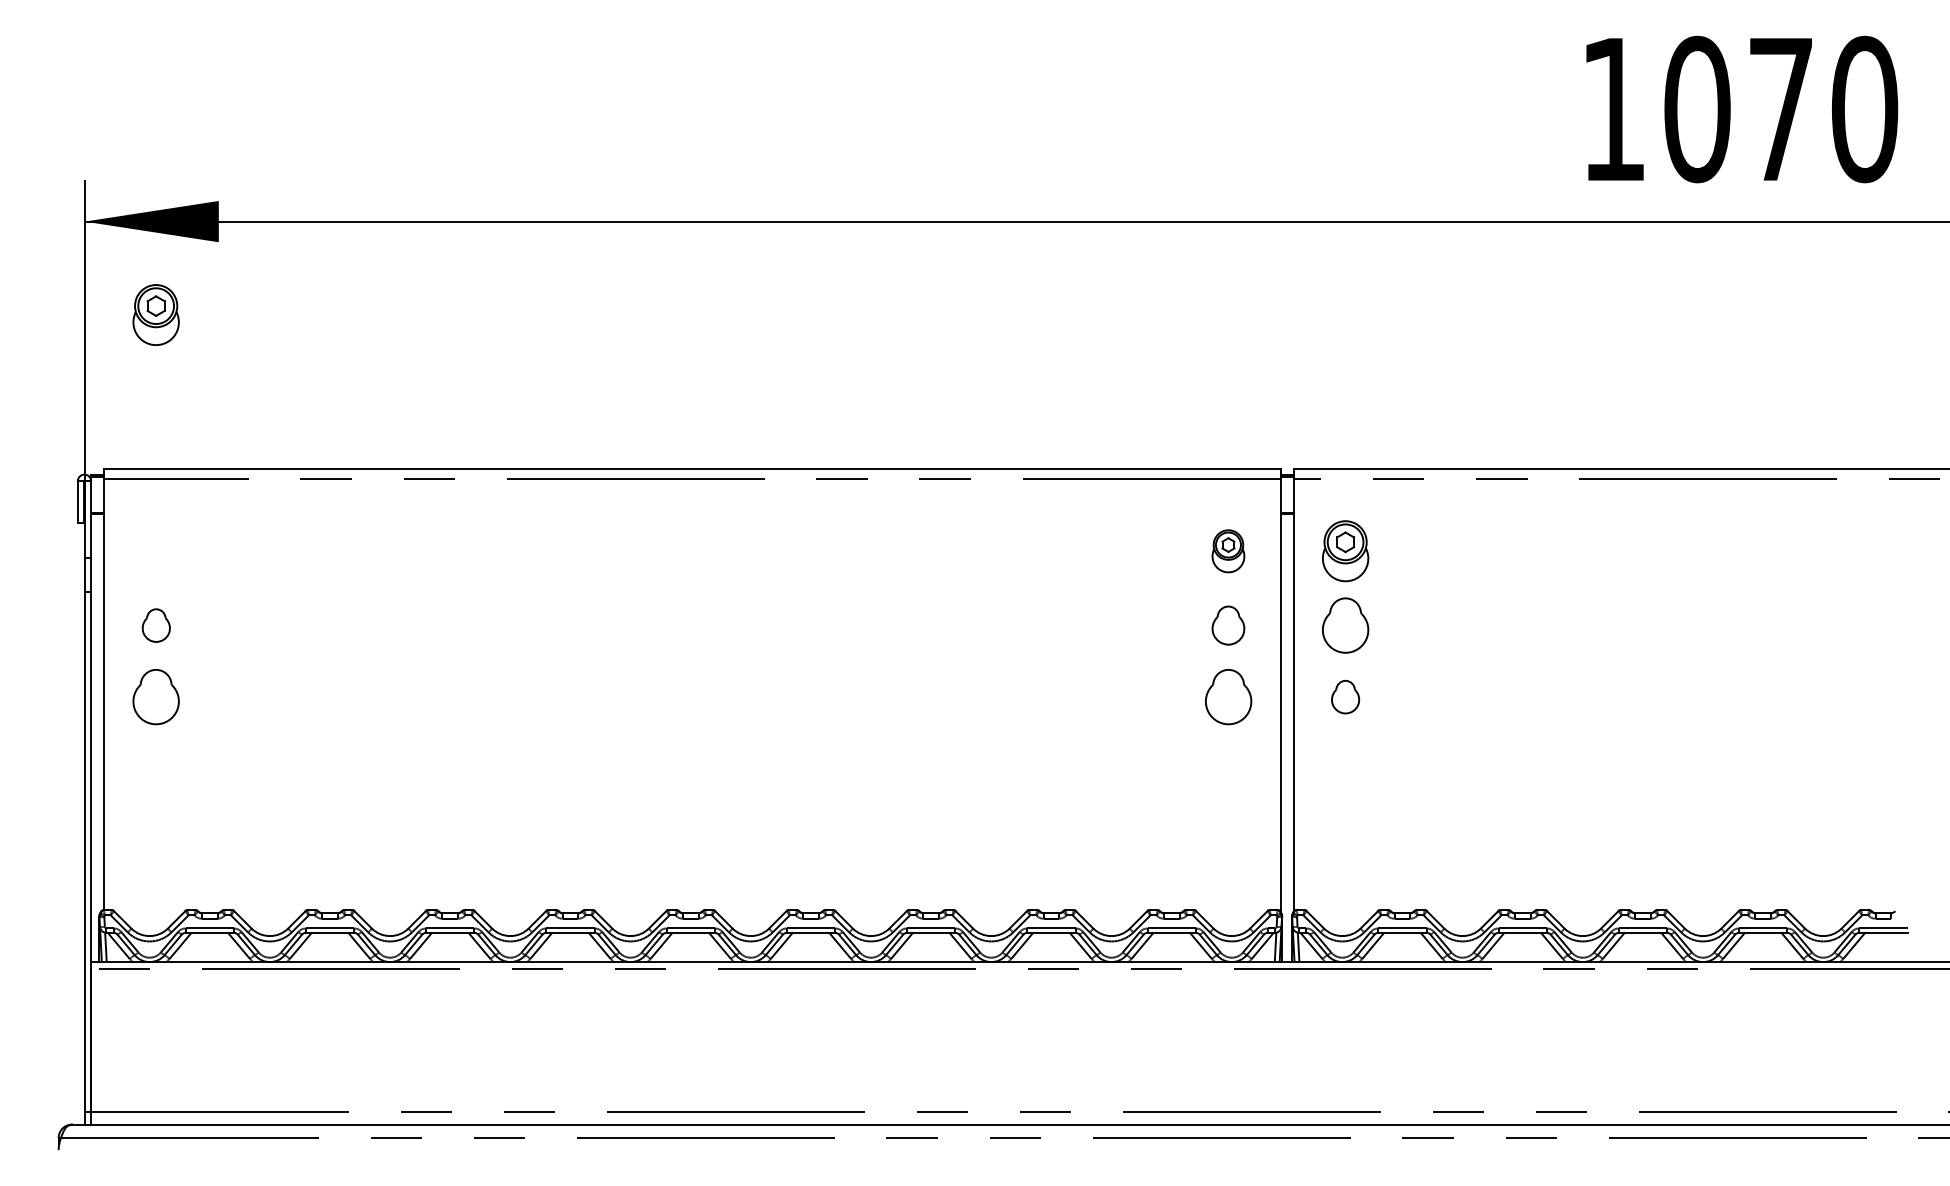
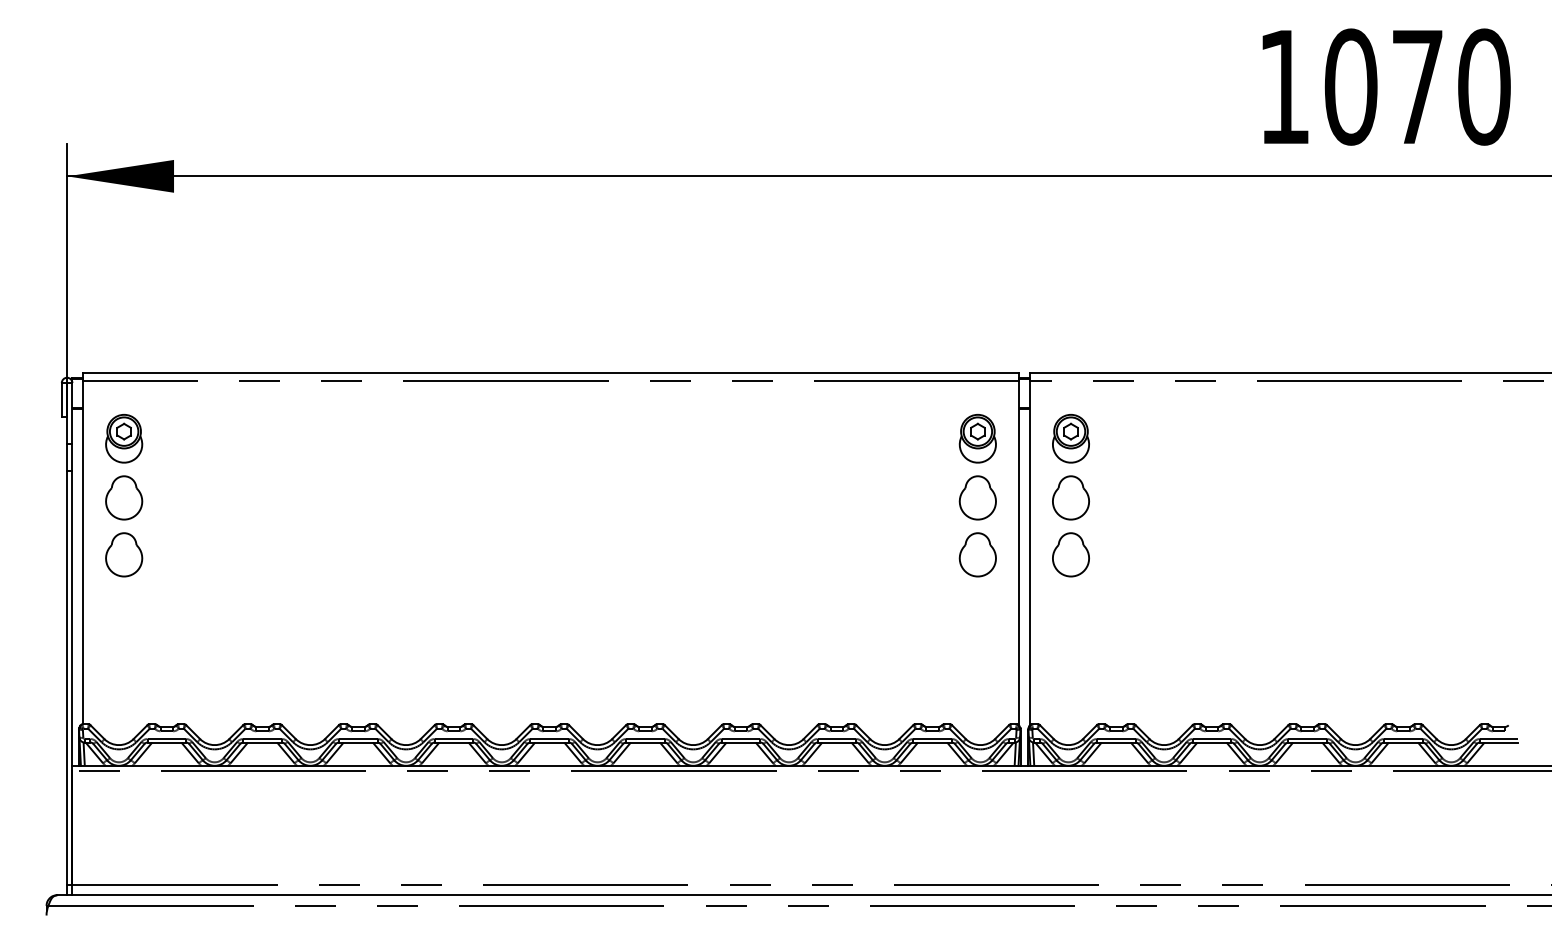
part: (156, 314) -> (124, 438), moved
part: (1228, 550) -> (977, 438), size x1.43
part: (156, 625) -> (124, 497), size x1.67
part: (1228, 625) -> (977, 497), size x1.43
part: (1344, 696) -> (1070, 554), size x1.67

